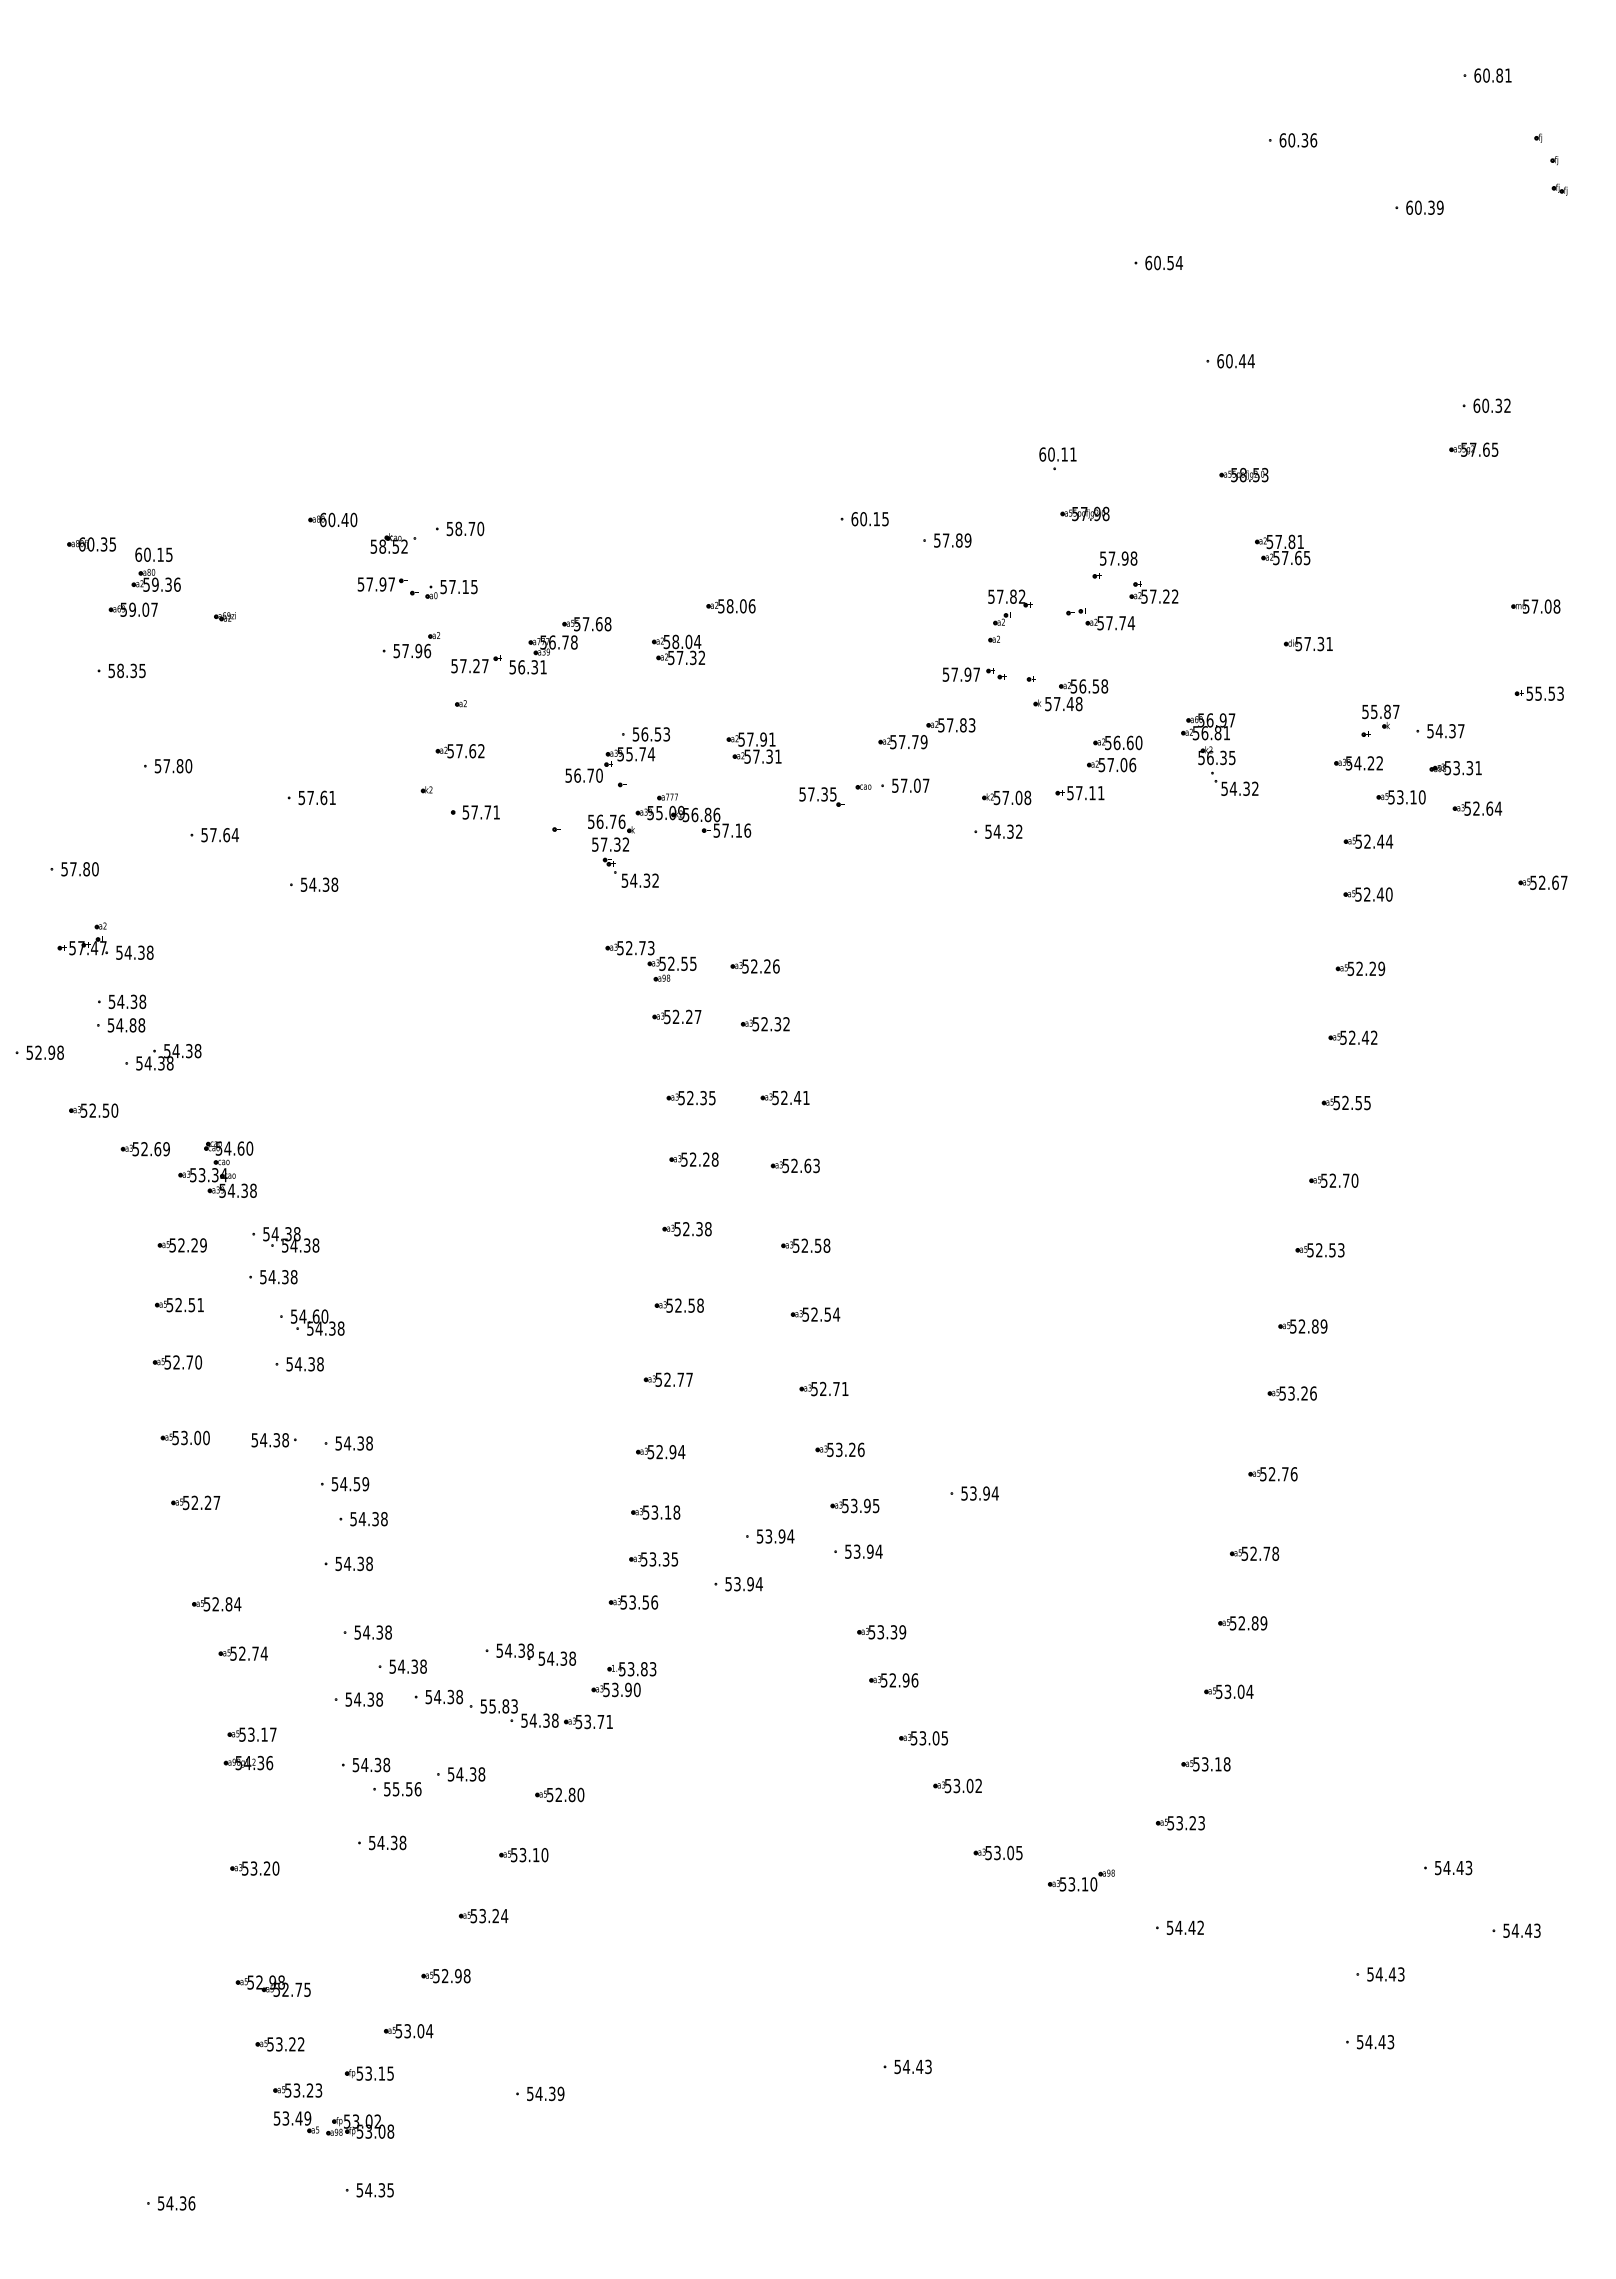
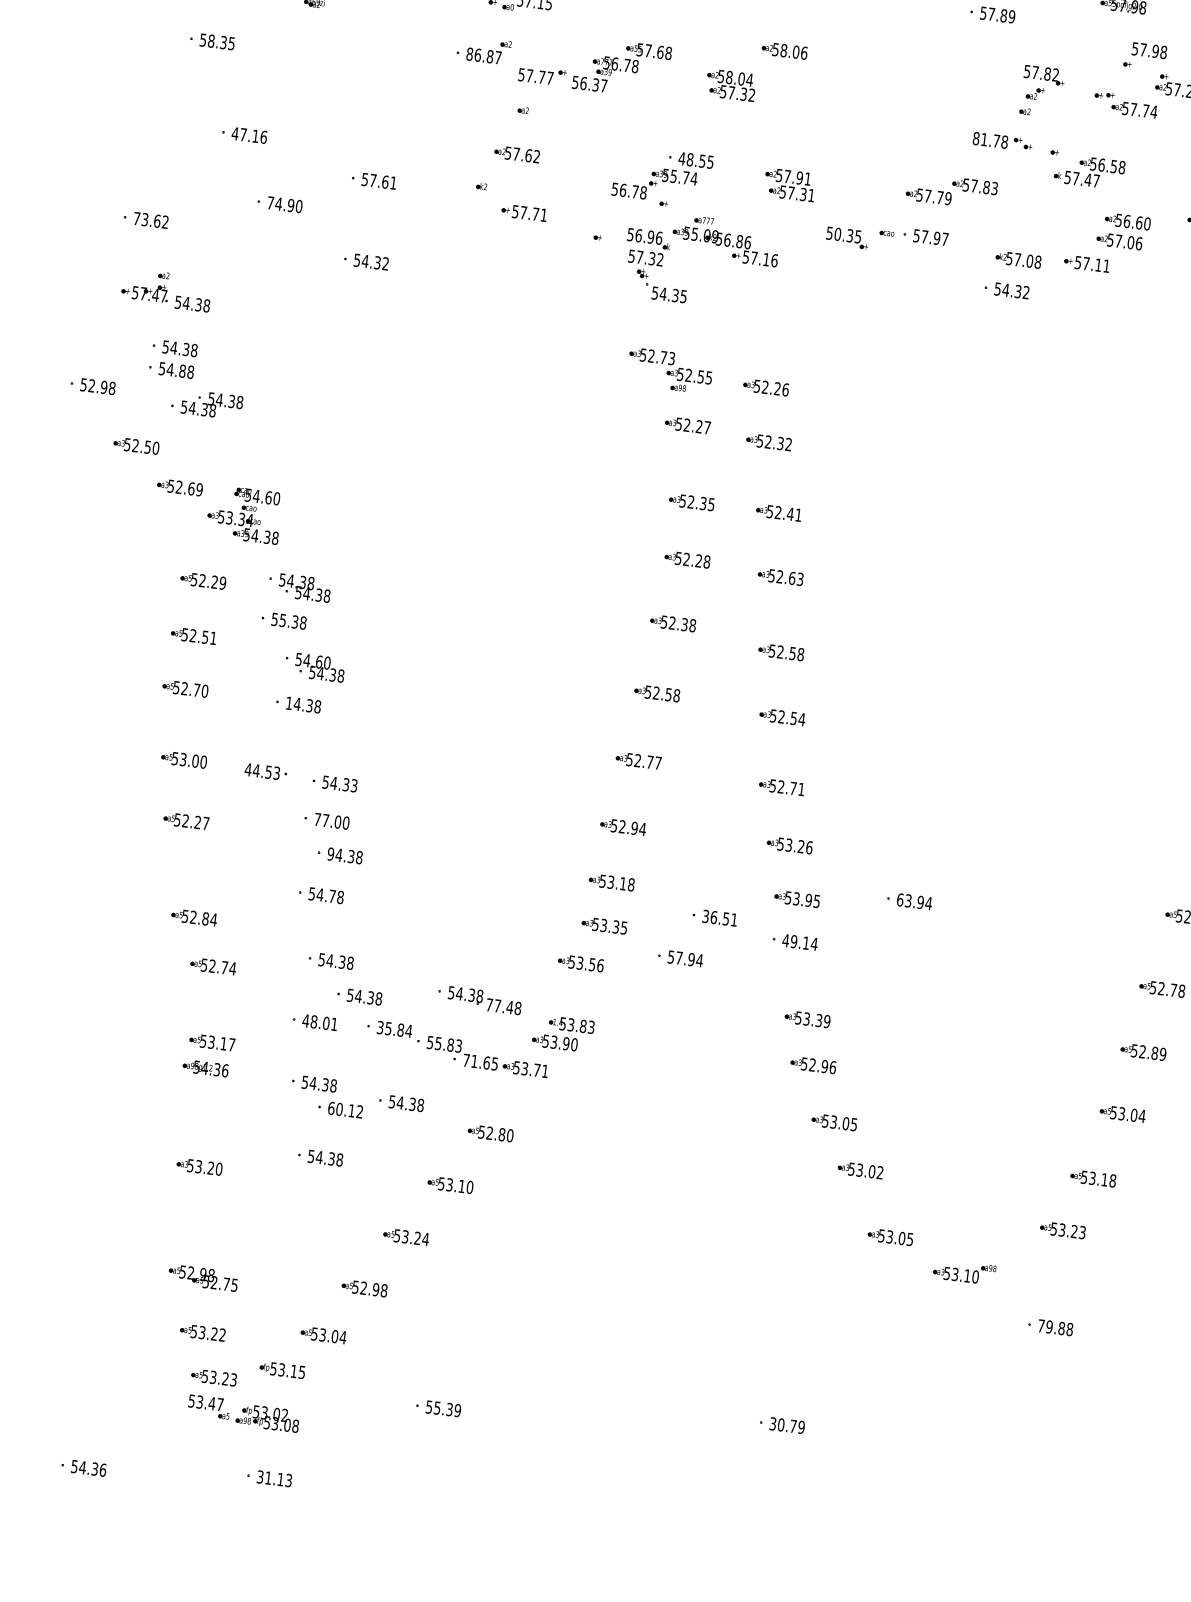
text: (412, 650) -> (484, 55), 57.96 -> 86.87
text: (476, 666) -> (541, 77), 57.27 -> 57.77
text: (543, 667) -> (603, 86), 56.31 -> 56.37
text: (961, 674) -> (990, 140), 57.97 -> 81.78
text: (1078, 703) -> (1095, 180), 57.48 -> 57.47
text: (651, 734) -> (696, 160), 56.53 -> 48.55
text: (173, 766) -> (249, 135), 57.80 -> 47.16
text: (599, 775) -> (643, 192), 56.70 -> 56.78
text: (916, 785) -> (936, 238), 57.07 -> 57.97
text: (811, 794) -> (837, 234), 57.35 -> 50.35
text: (612, 821) -> (650, 236), 56.76 -> 56.96
text: (219, 835) -> (284, 205), 57.64 -> 74.90
text: (79, 869) -> (150, 220), 57.80 -> 73.62
text: (655, 880) -> (683, 296), 54.32 -> 54.35
text: (334, 884) -> (385, 263), 54.38 -> 54.32
text: (271, 1277) -> (282, 620), 54.38 -> 55.38
text: (289, 1364) -> (289, 703), 54.38 -> 14.38
text: (270, 1440) -> (262, 771), 54.38 -> 44.53
text: (369, 1443) -> (354, 785), 54.38 -> 54.33
text: (350, 1484) -> (331, 821), 54.59 -> 77.00
text: (964, 1493) -> (900, 899), 53.94 -> 63.94
text: (353, 1518) -> (330, 853), 54.38 -> 94.38
text: (775, 1536) -> (720, 918), 53.94 -> 36.51
text: (858, 1551) -> (795, 941), 53.94 -> 49.14
text: (360, 1563) -> (332, 896), 54.38 -> 54.78
text: (737, 1584) -> (679, 958), 53.94 -> 57.94
text: (552, 1658) -> (499, 1006), 54.38 -> 77.48
text: (444, 1696) -> (394, 1028), 54.38 -> 35.84
text: (363, 1699) -> (319, 1022), 54.38 -> 48.01
text: (539, 1720) -> (480, 1062), 54.38 -> 71.65
text: (402, 1789) -> (345, 1110), 55.56 -> 60.12
text: (1185, 1927) -> (1055, 1327), 54.42 -> 79.88
text: (912, 2066) -> (786, 1425), 54.43 -> 30.79
text: (538, 2094) -> (436, 1408), 54.39 -> 55.39
text: (307, 2118) -> (219, 1404), 53.49 -> 53.47
text: (375, 2190) -> (274, 1479), 54.35 -> 31.13

